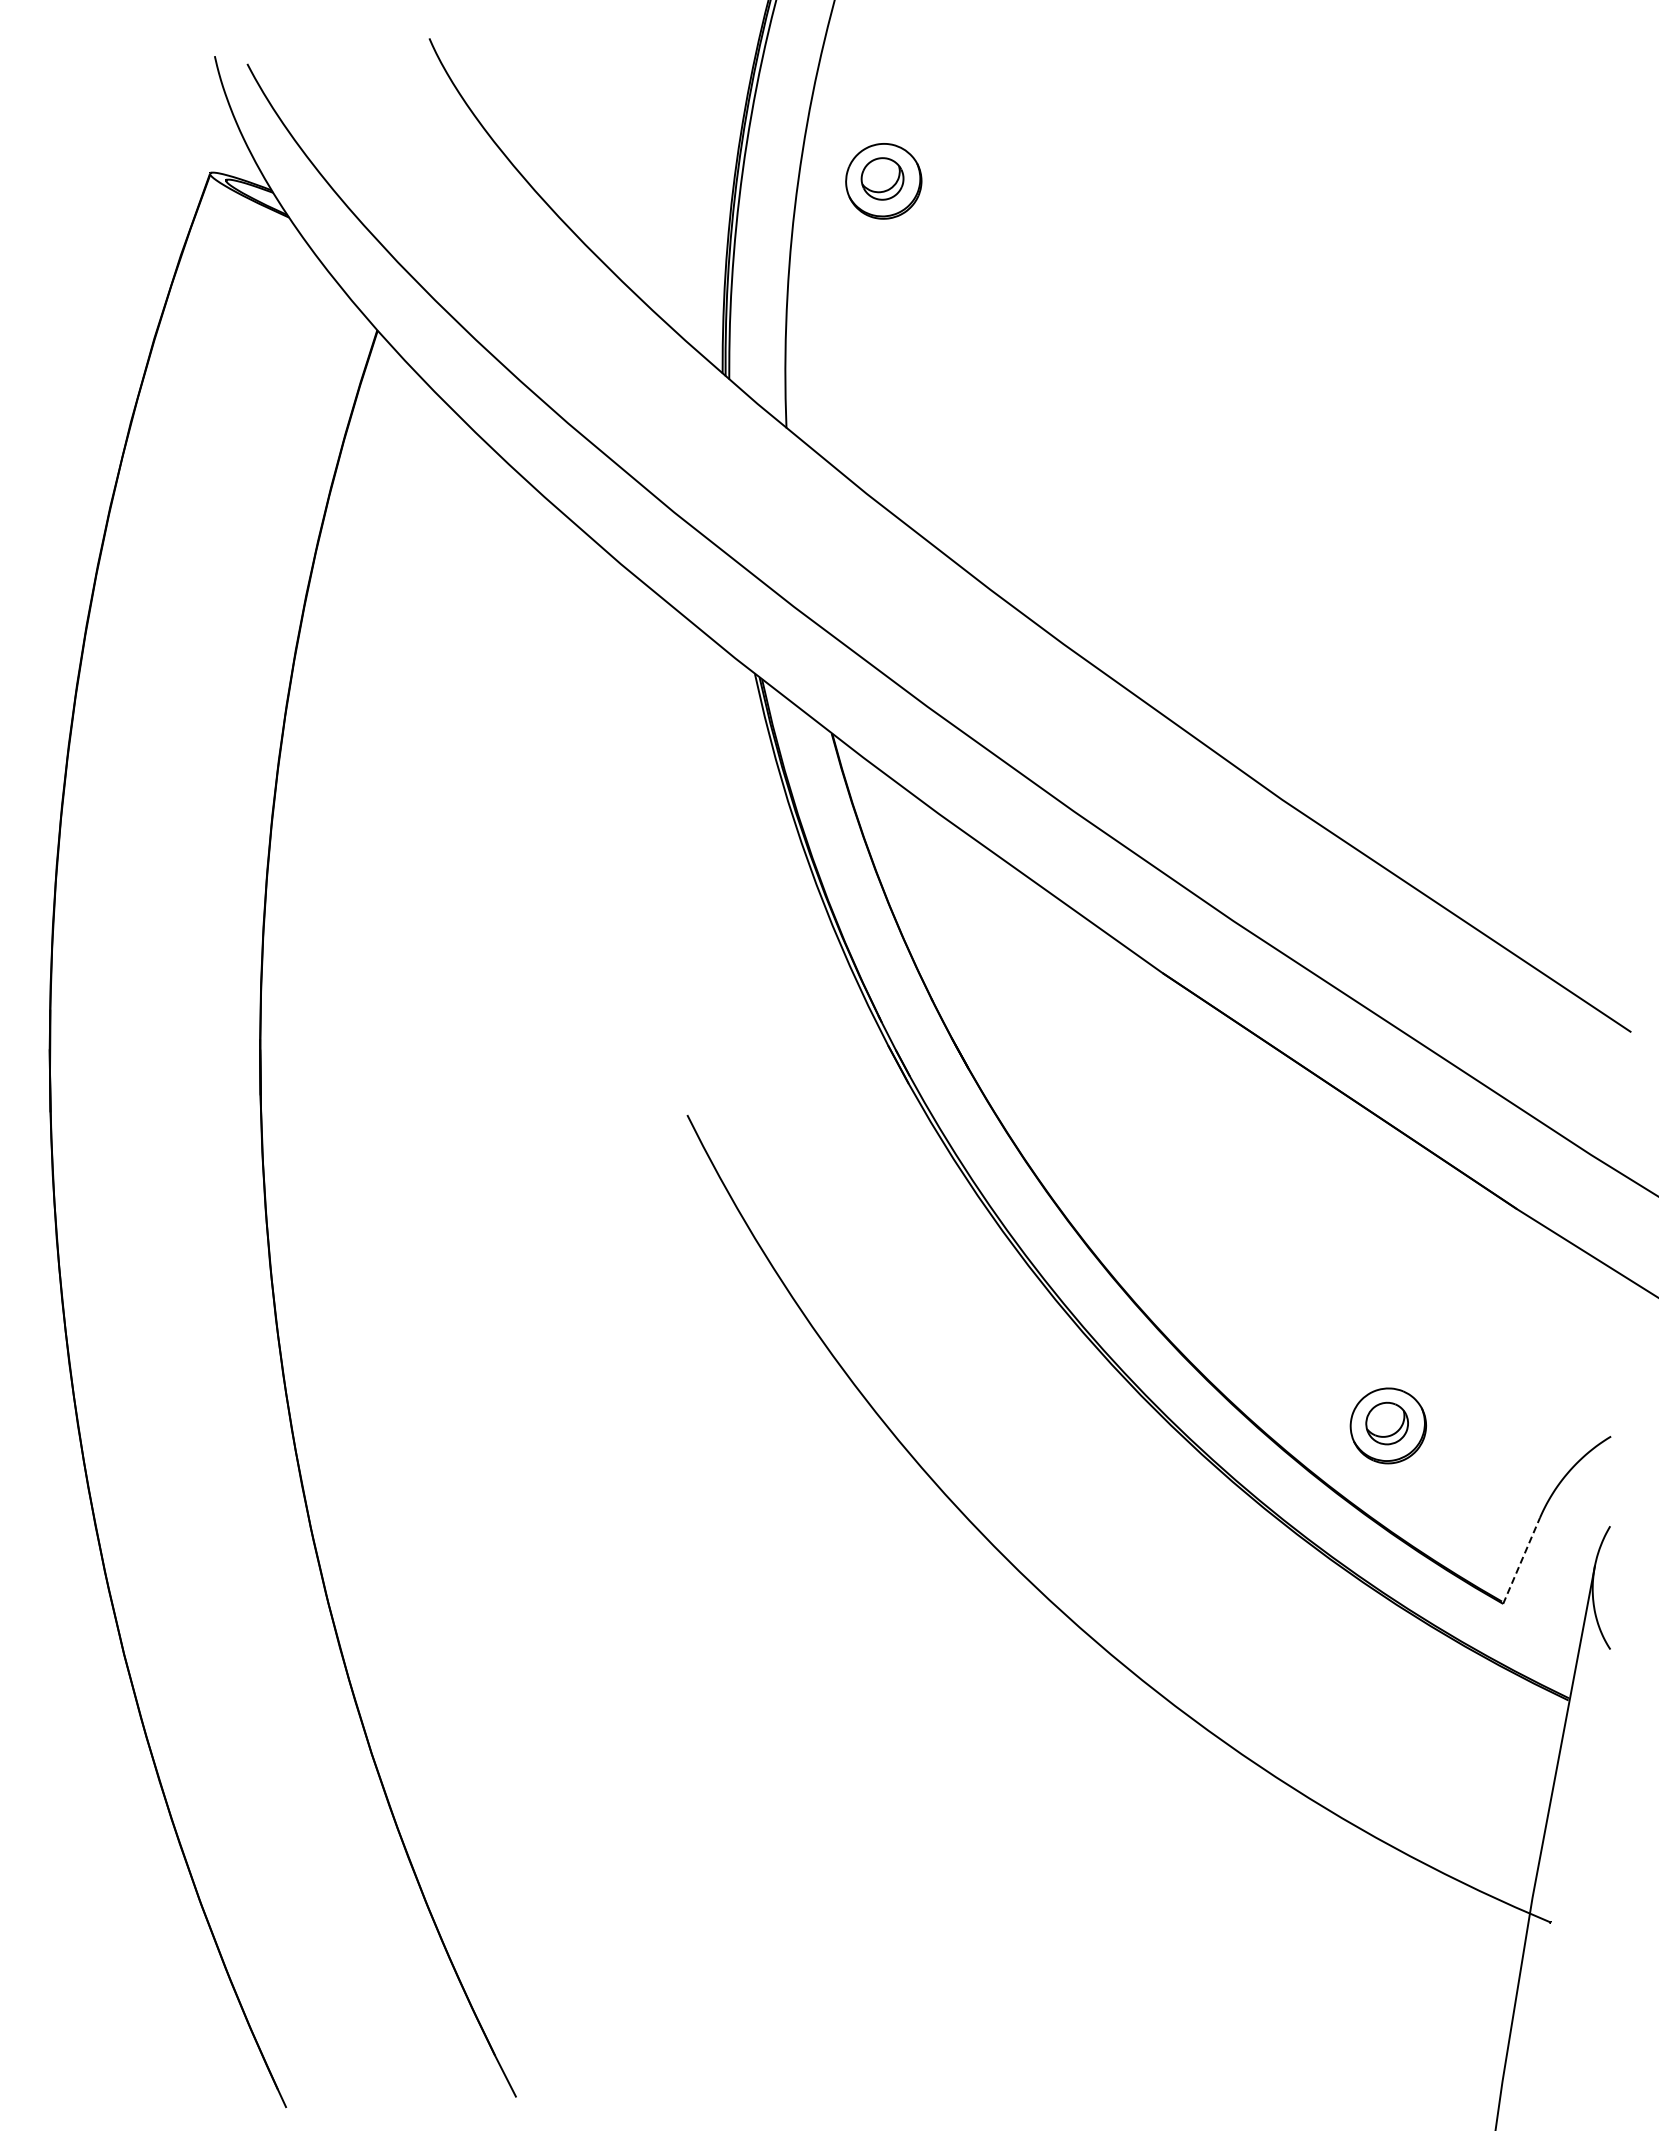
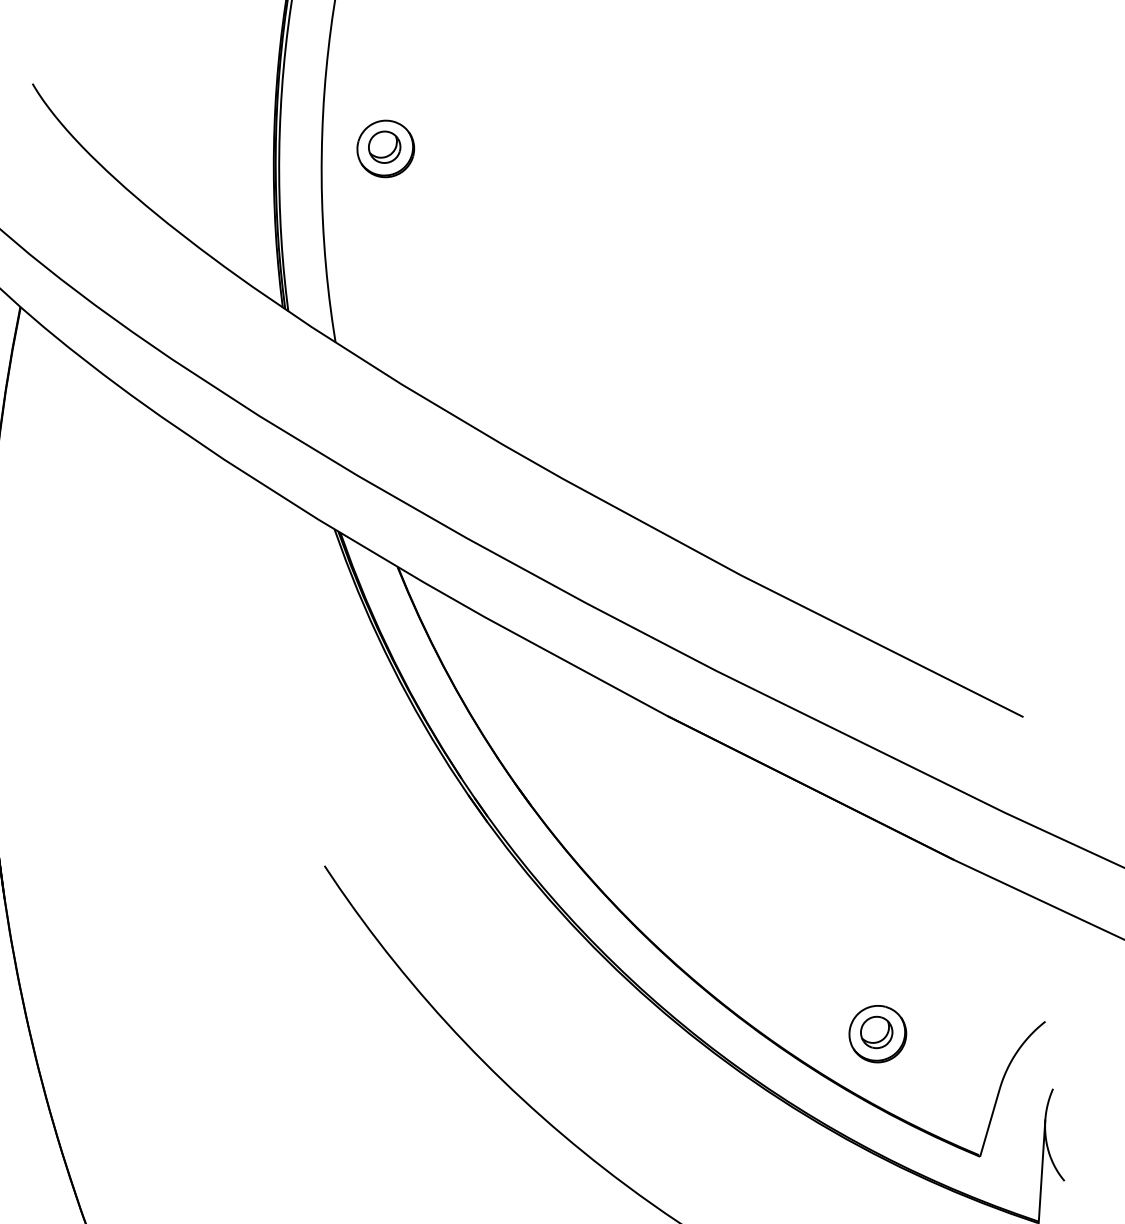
line: (1521, 1560) -> (989, 1122), dashed -> solid

